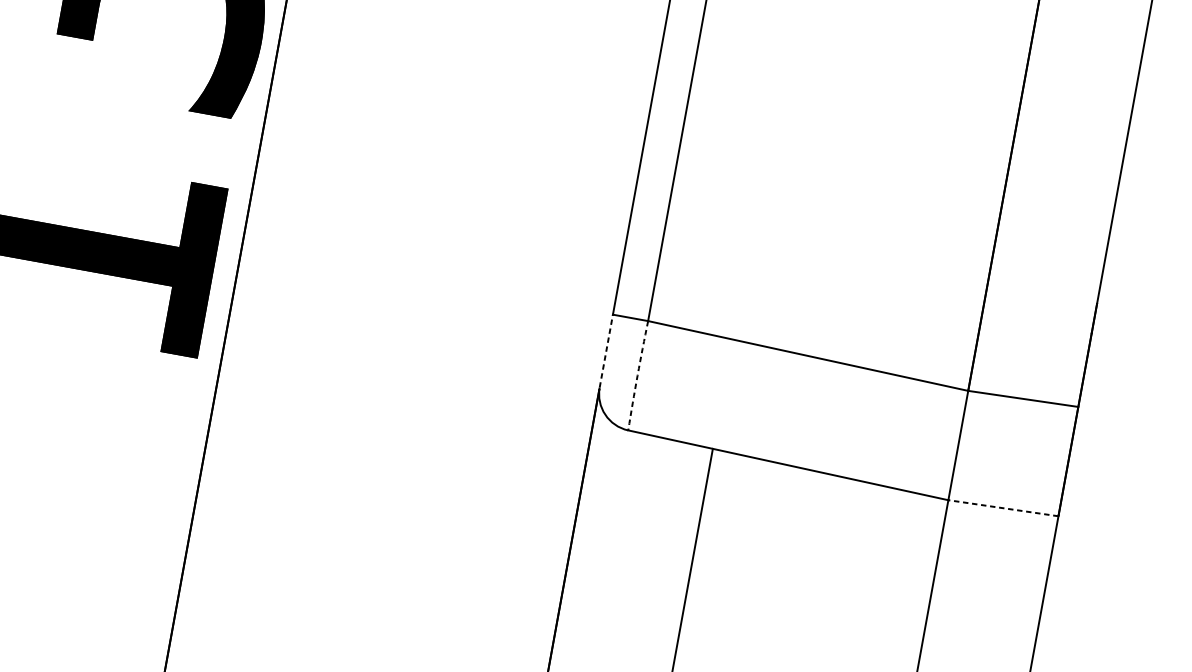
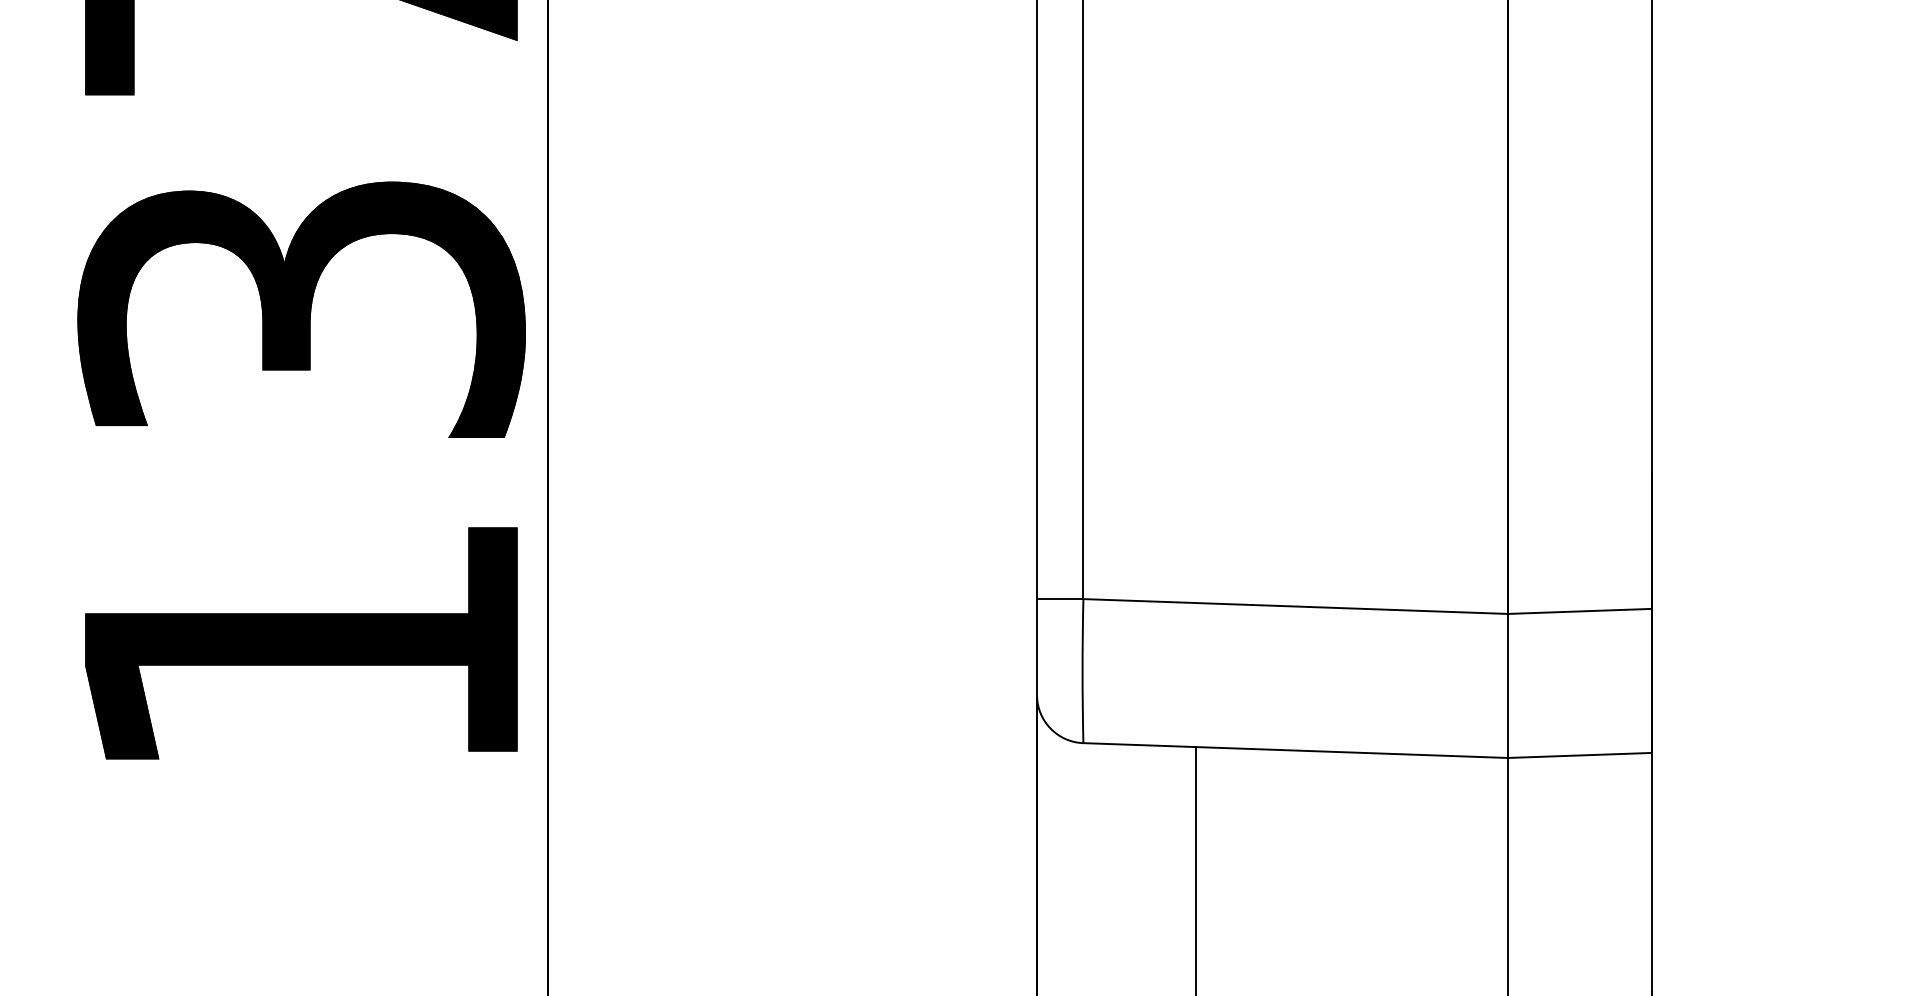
line: (606, 350) -> (1037, 646), dashed -> solid
arc: (637, 375) -> (1082, 671), dashed -> solid
line: (1003, 508) -> (1579, 755), dashed -> solid

